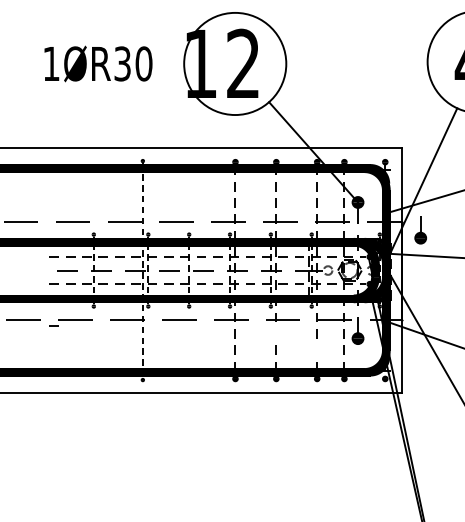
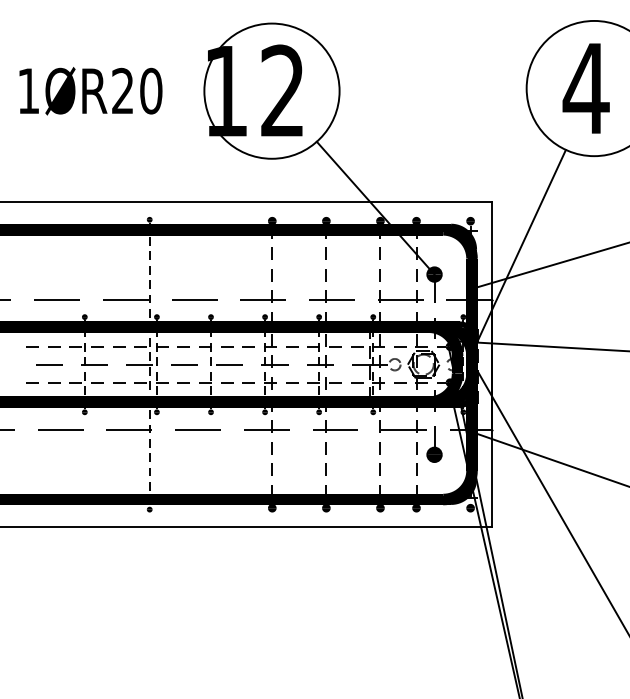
text: (122, 64) -> (122, 91), 1ØR30 -> 1ØR20
part: (420, 230) -> (517, 311), removed
line: (54, 325) -> (32, 437), removed
line: (275, 333) -> (325, 448), added
line: (316, 349) -> (379, 469), added

